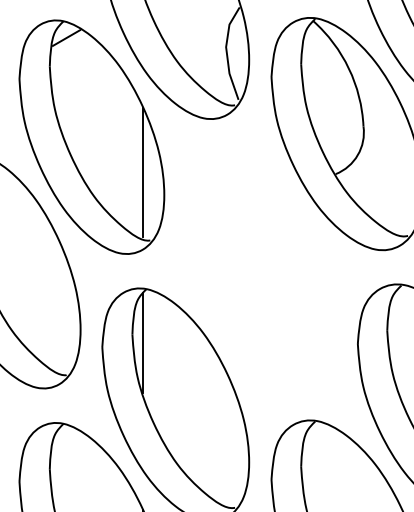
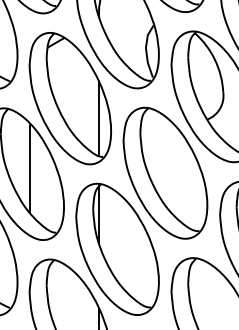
line: (21, 261) -> (30, 168), added
part: (260, 268) -> (165, 172), added

